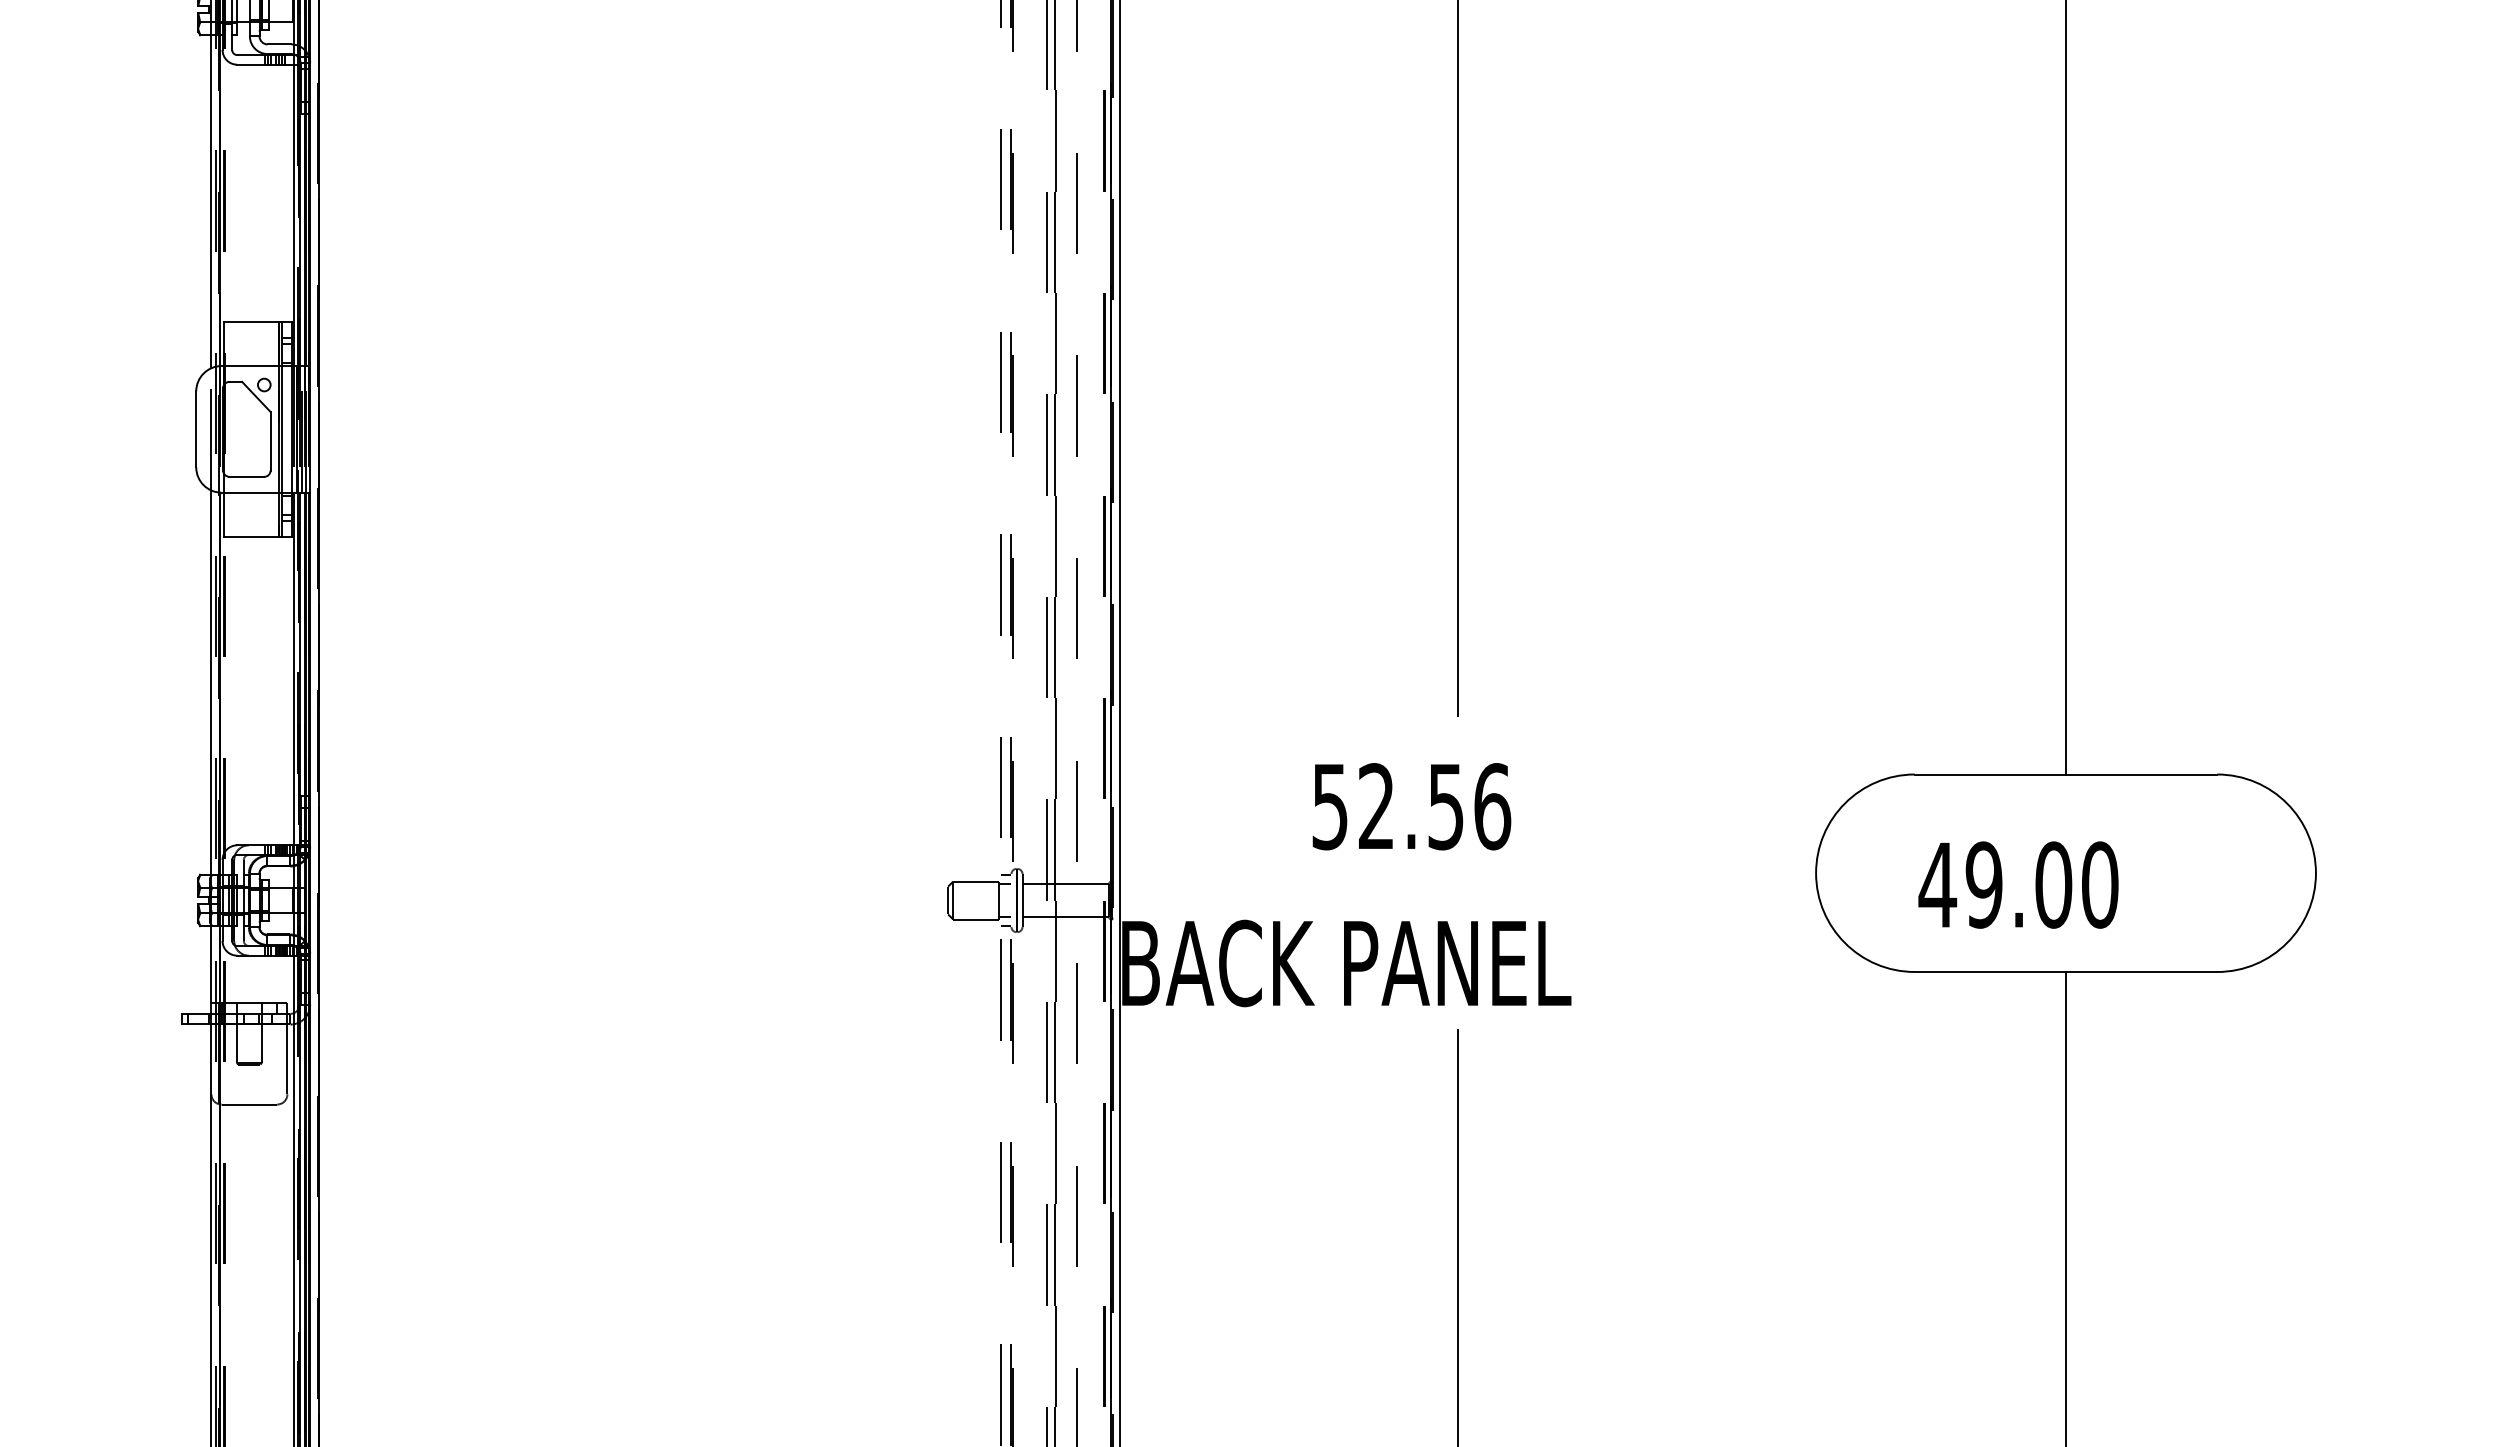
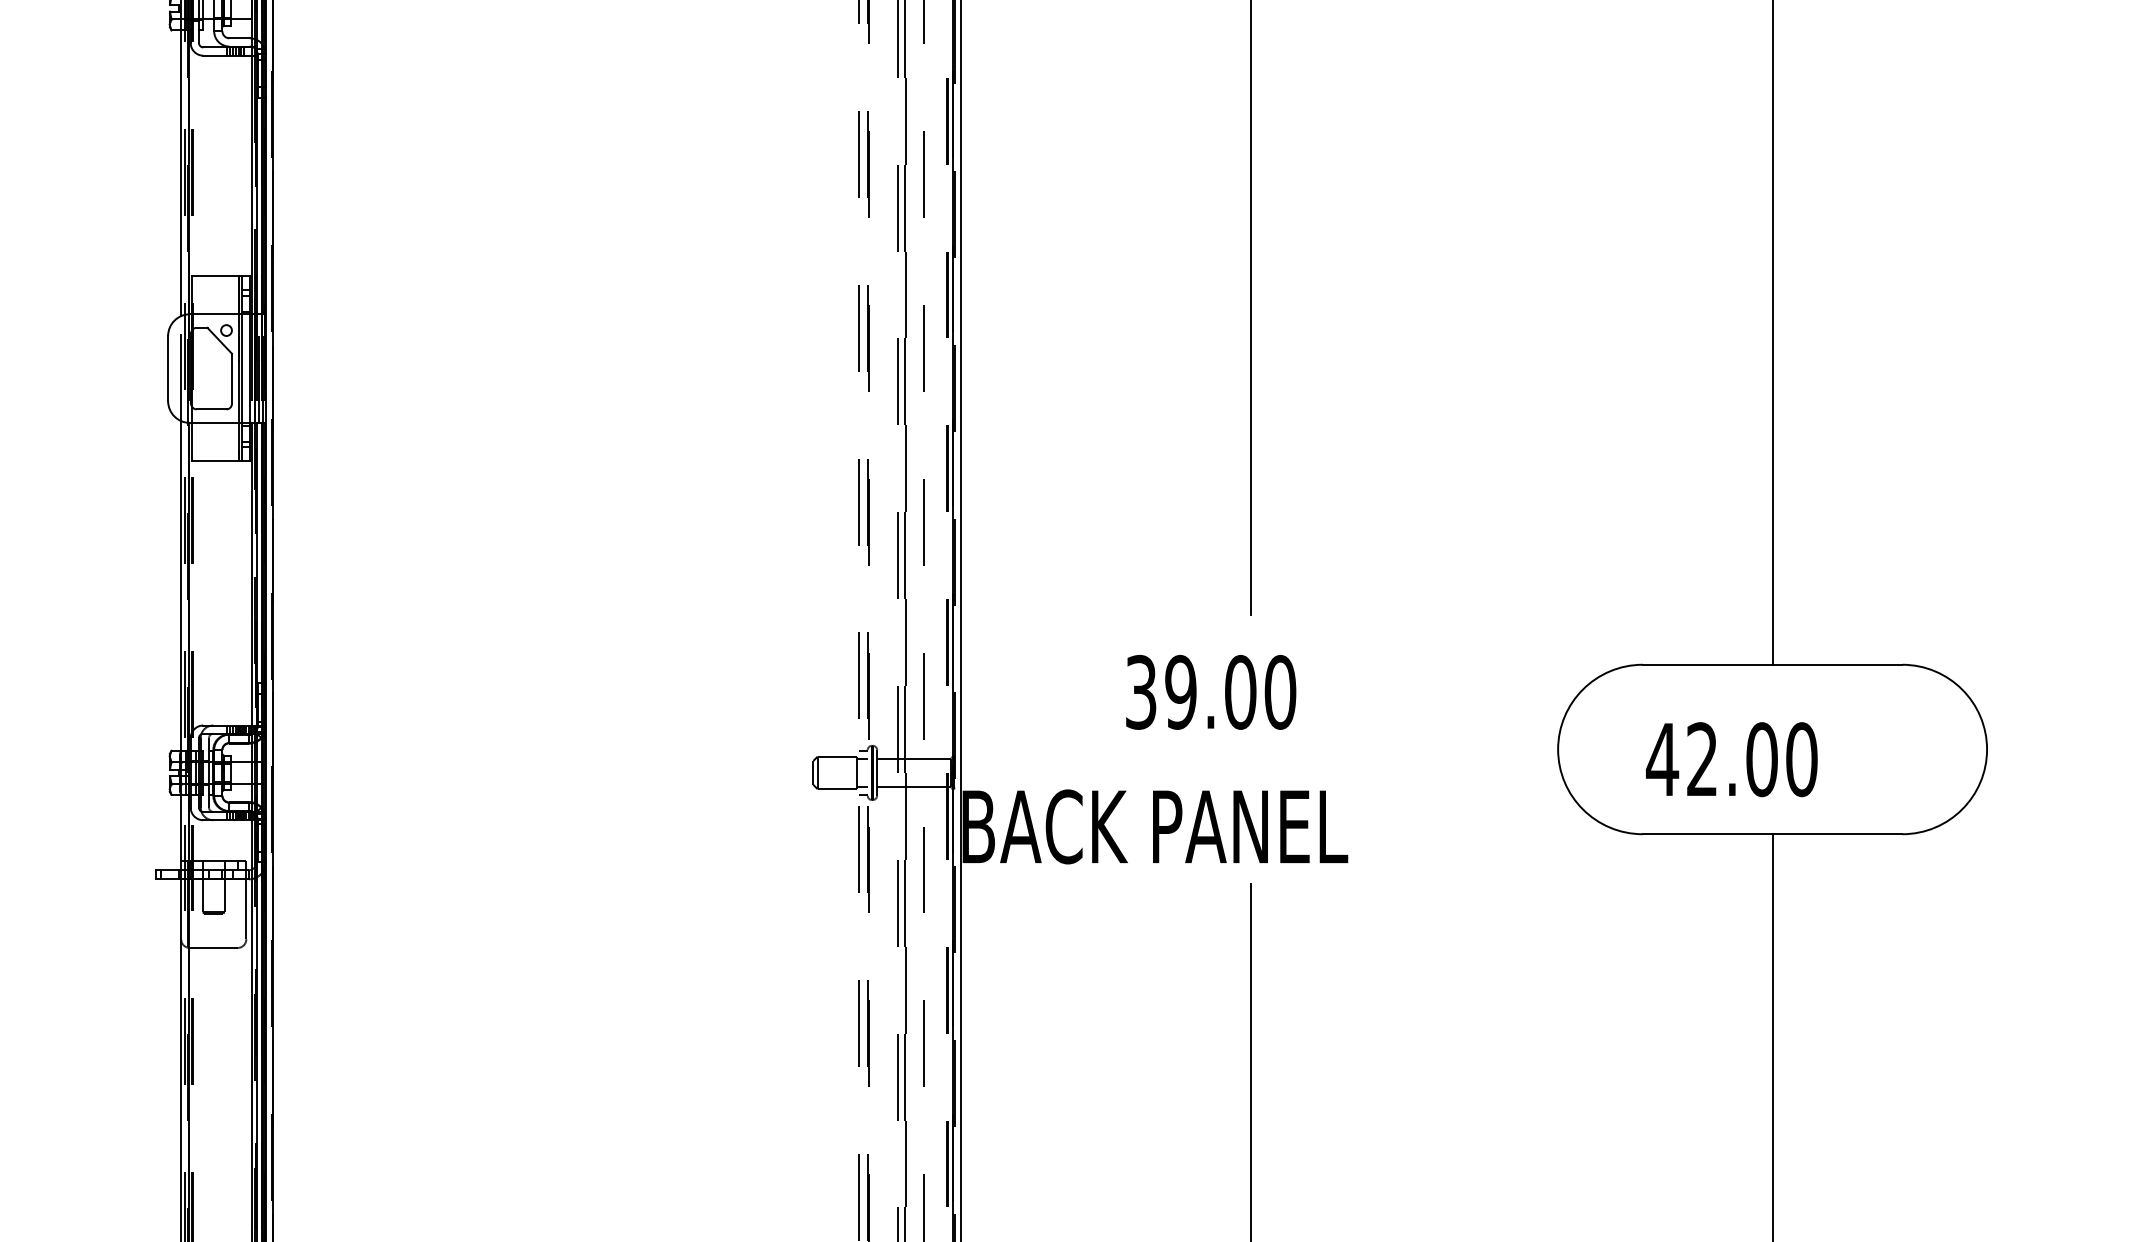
text: (1412, 806) -> (1211, 692), 52.56 -> 39.00
text: (1983, 884) -> (1701, 759), 49.00 -> 42.00

